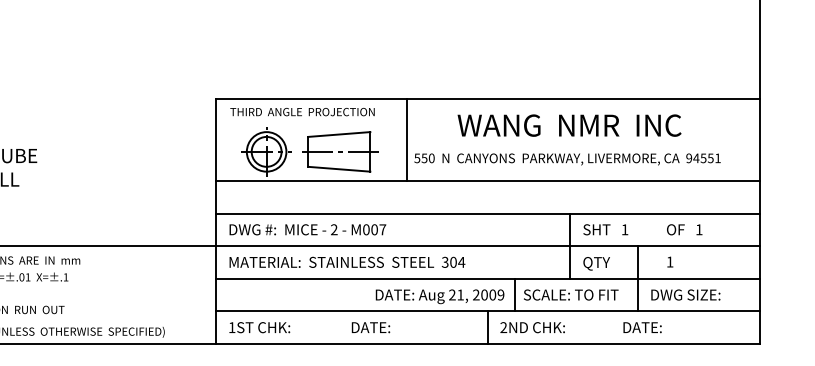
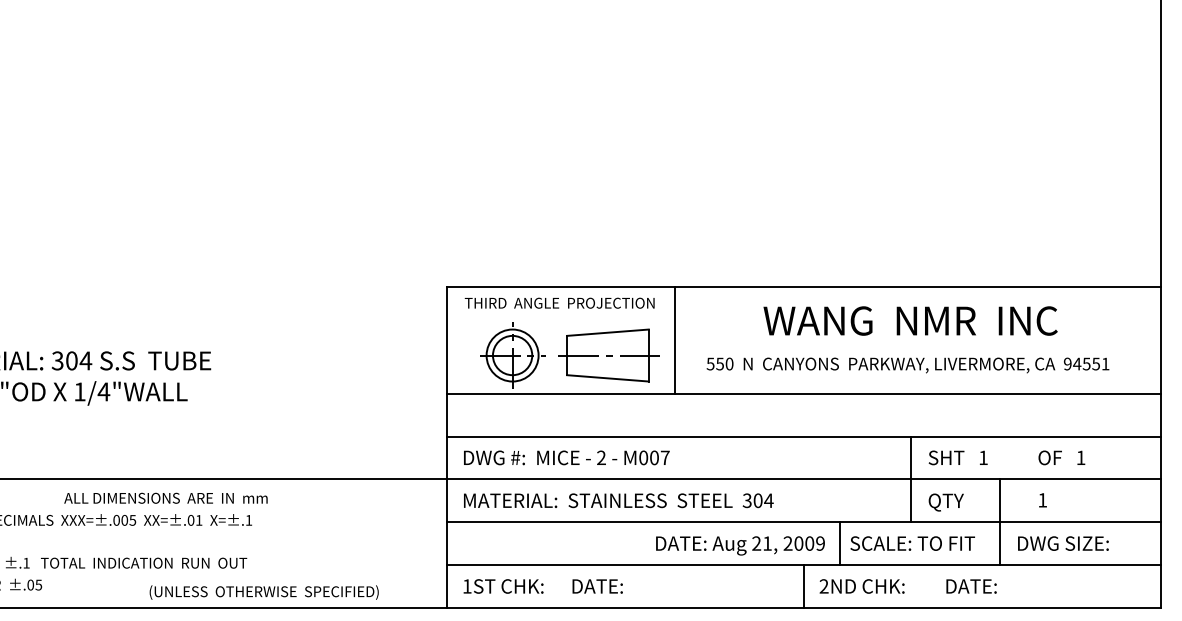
line: (406, 139) -> (674, 339), moved
text: (370, 327) -> (597, 586), moved
text: (642, 327) -> (971, 586), moved

